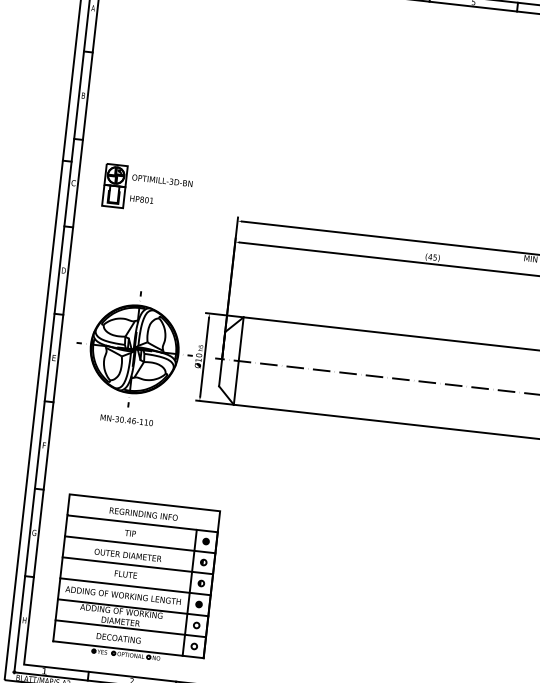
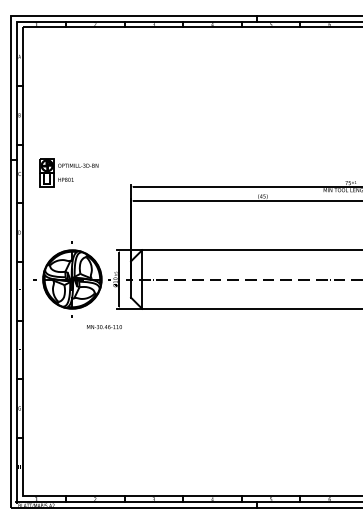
text: (126, 420) -> (104, 327), moved
part: (136, 579) -> (90, 431), removed

